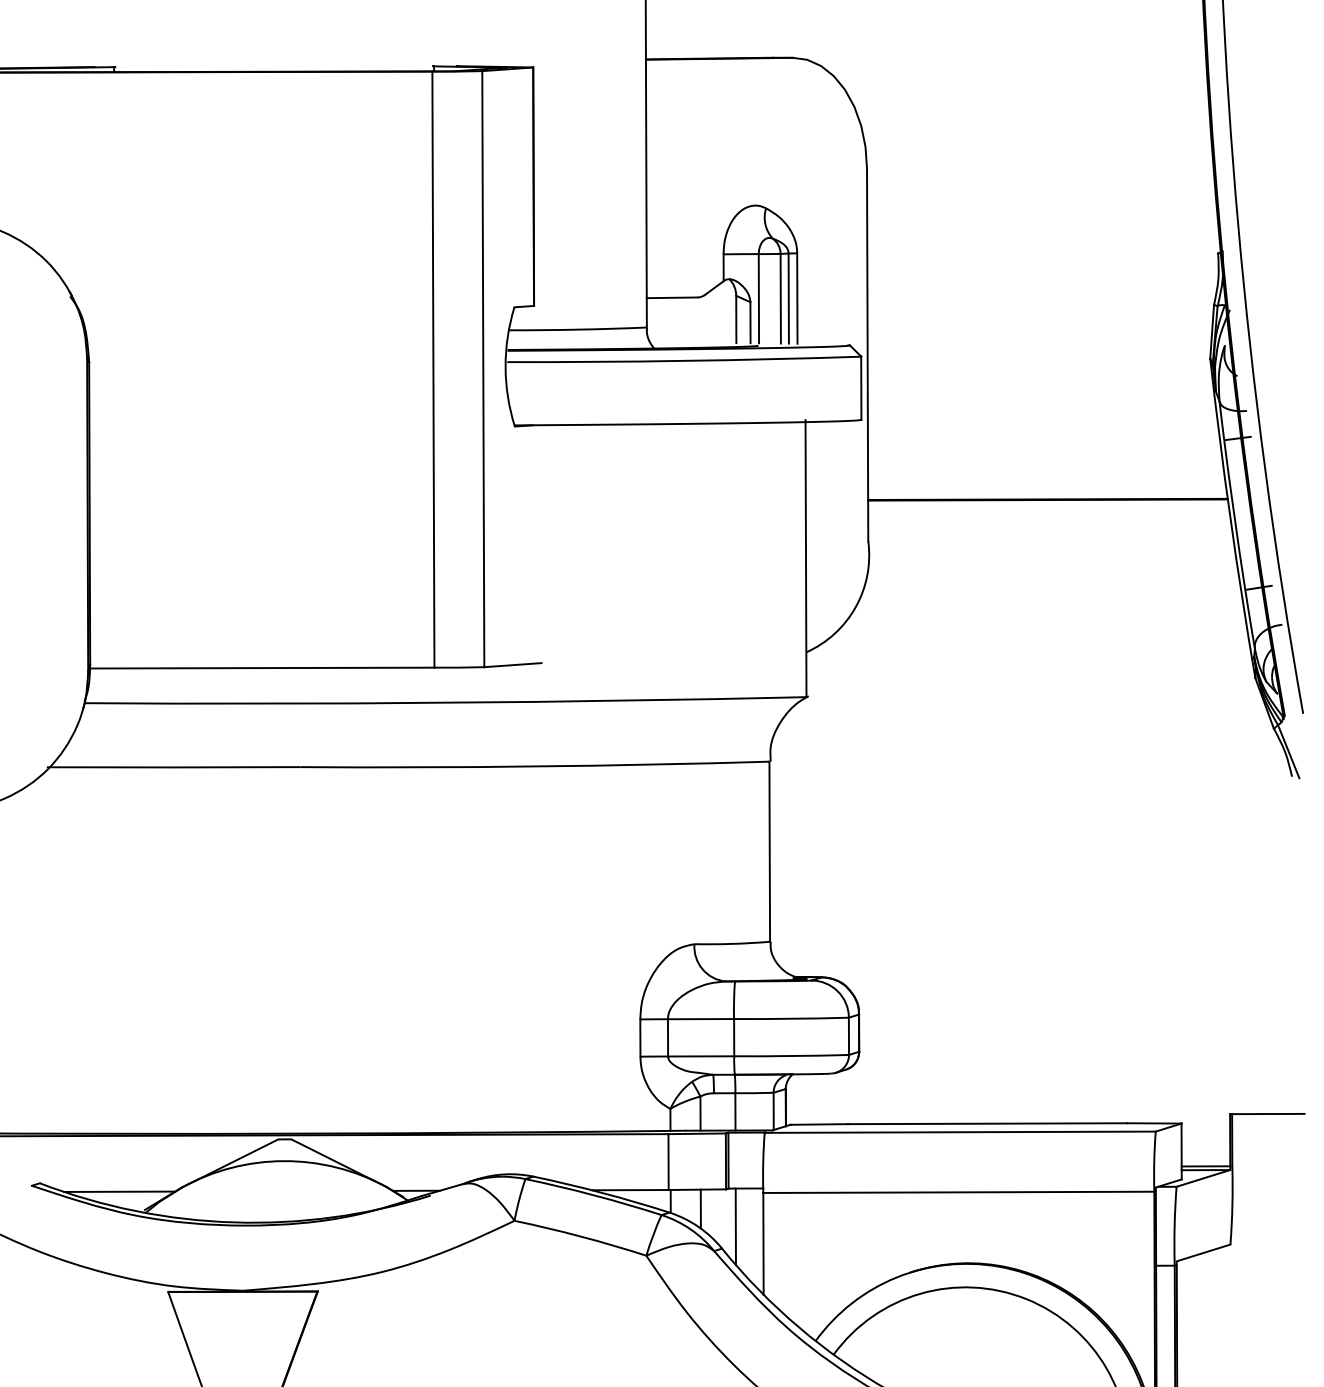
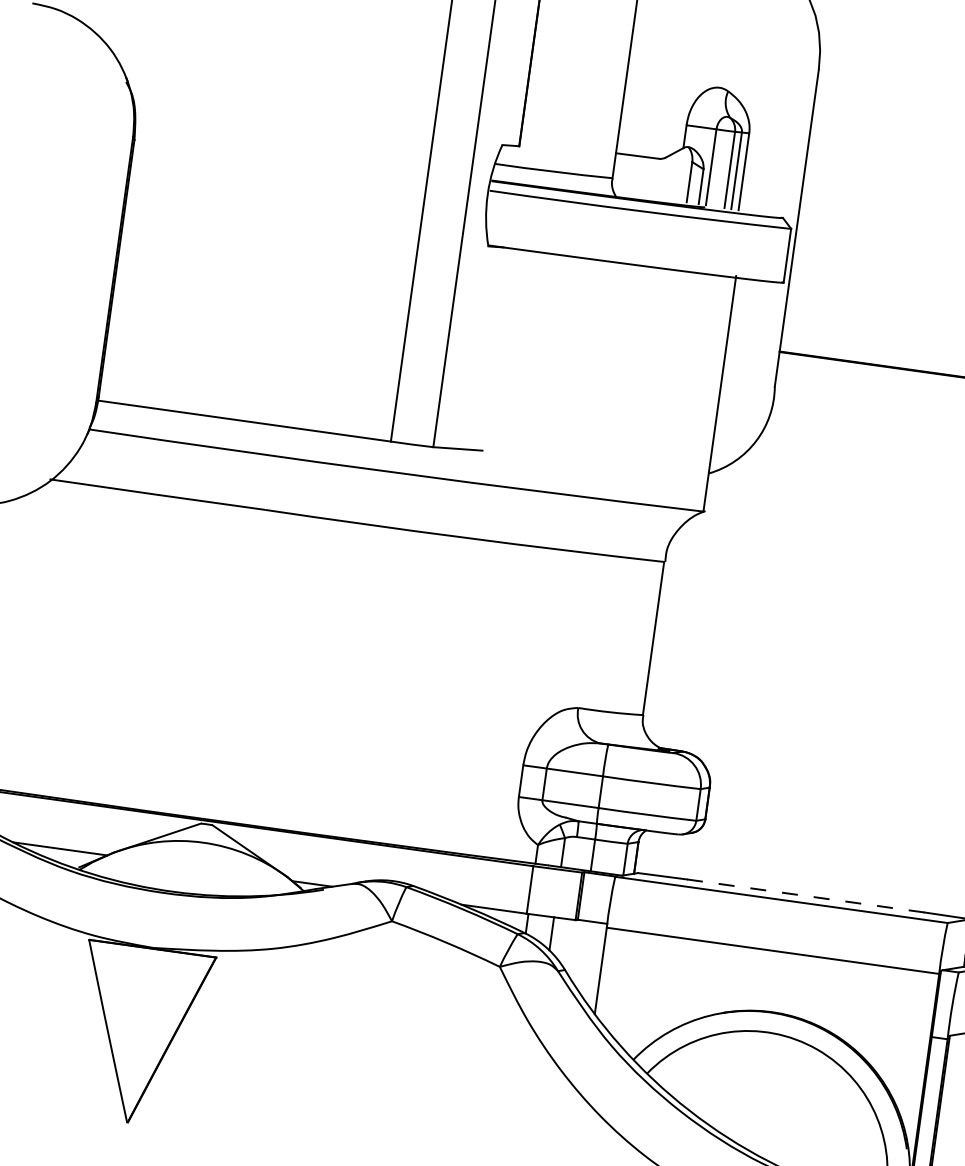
line: (987, 1123) -> (805, 895), solid -> dashed
line: (735, 1226) -> (579, 952), removed

